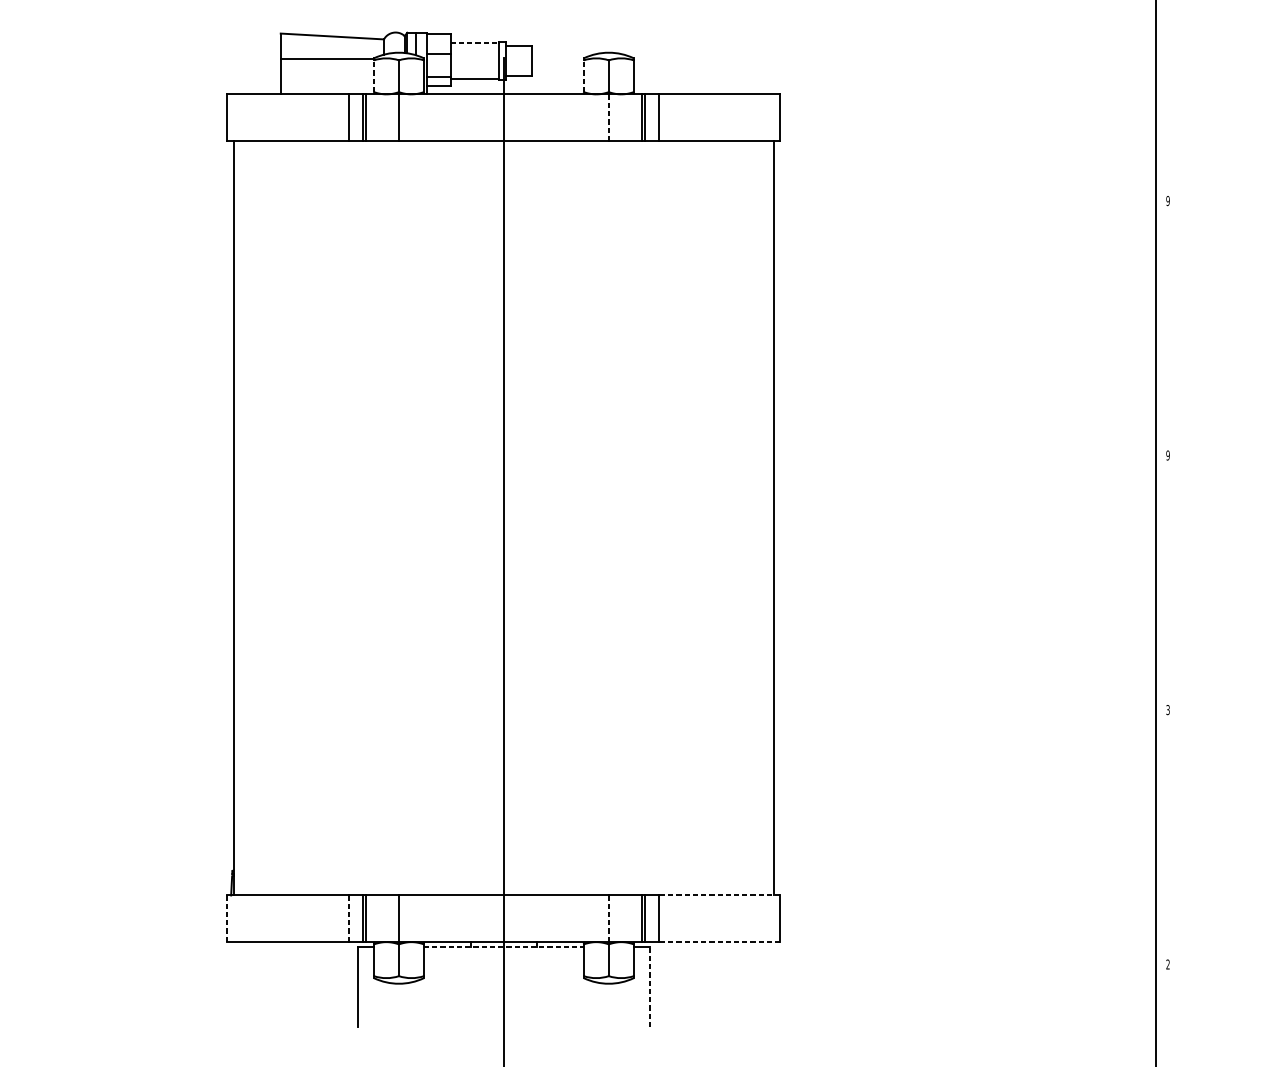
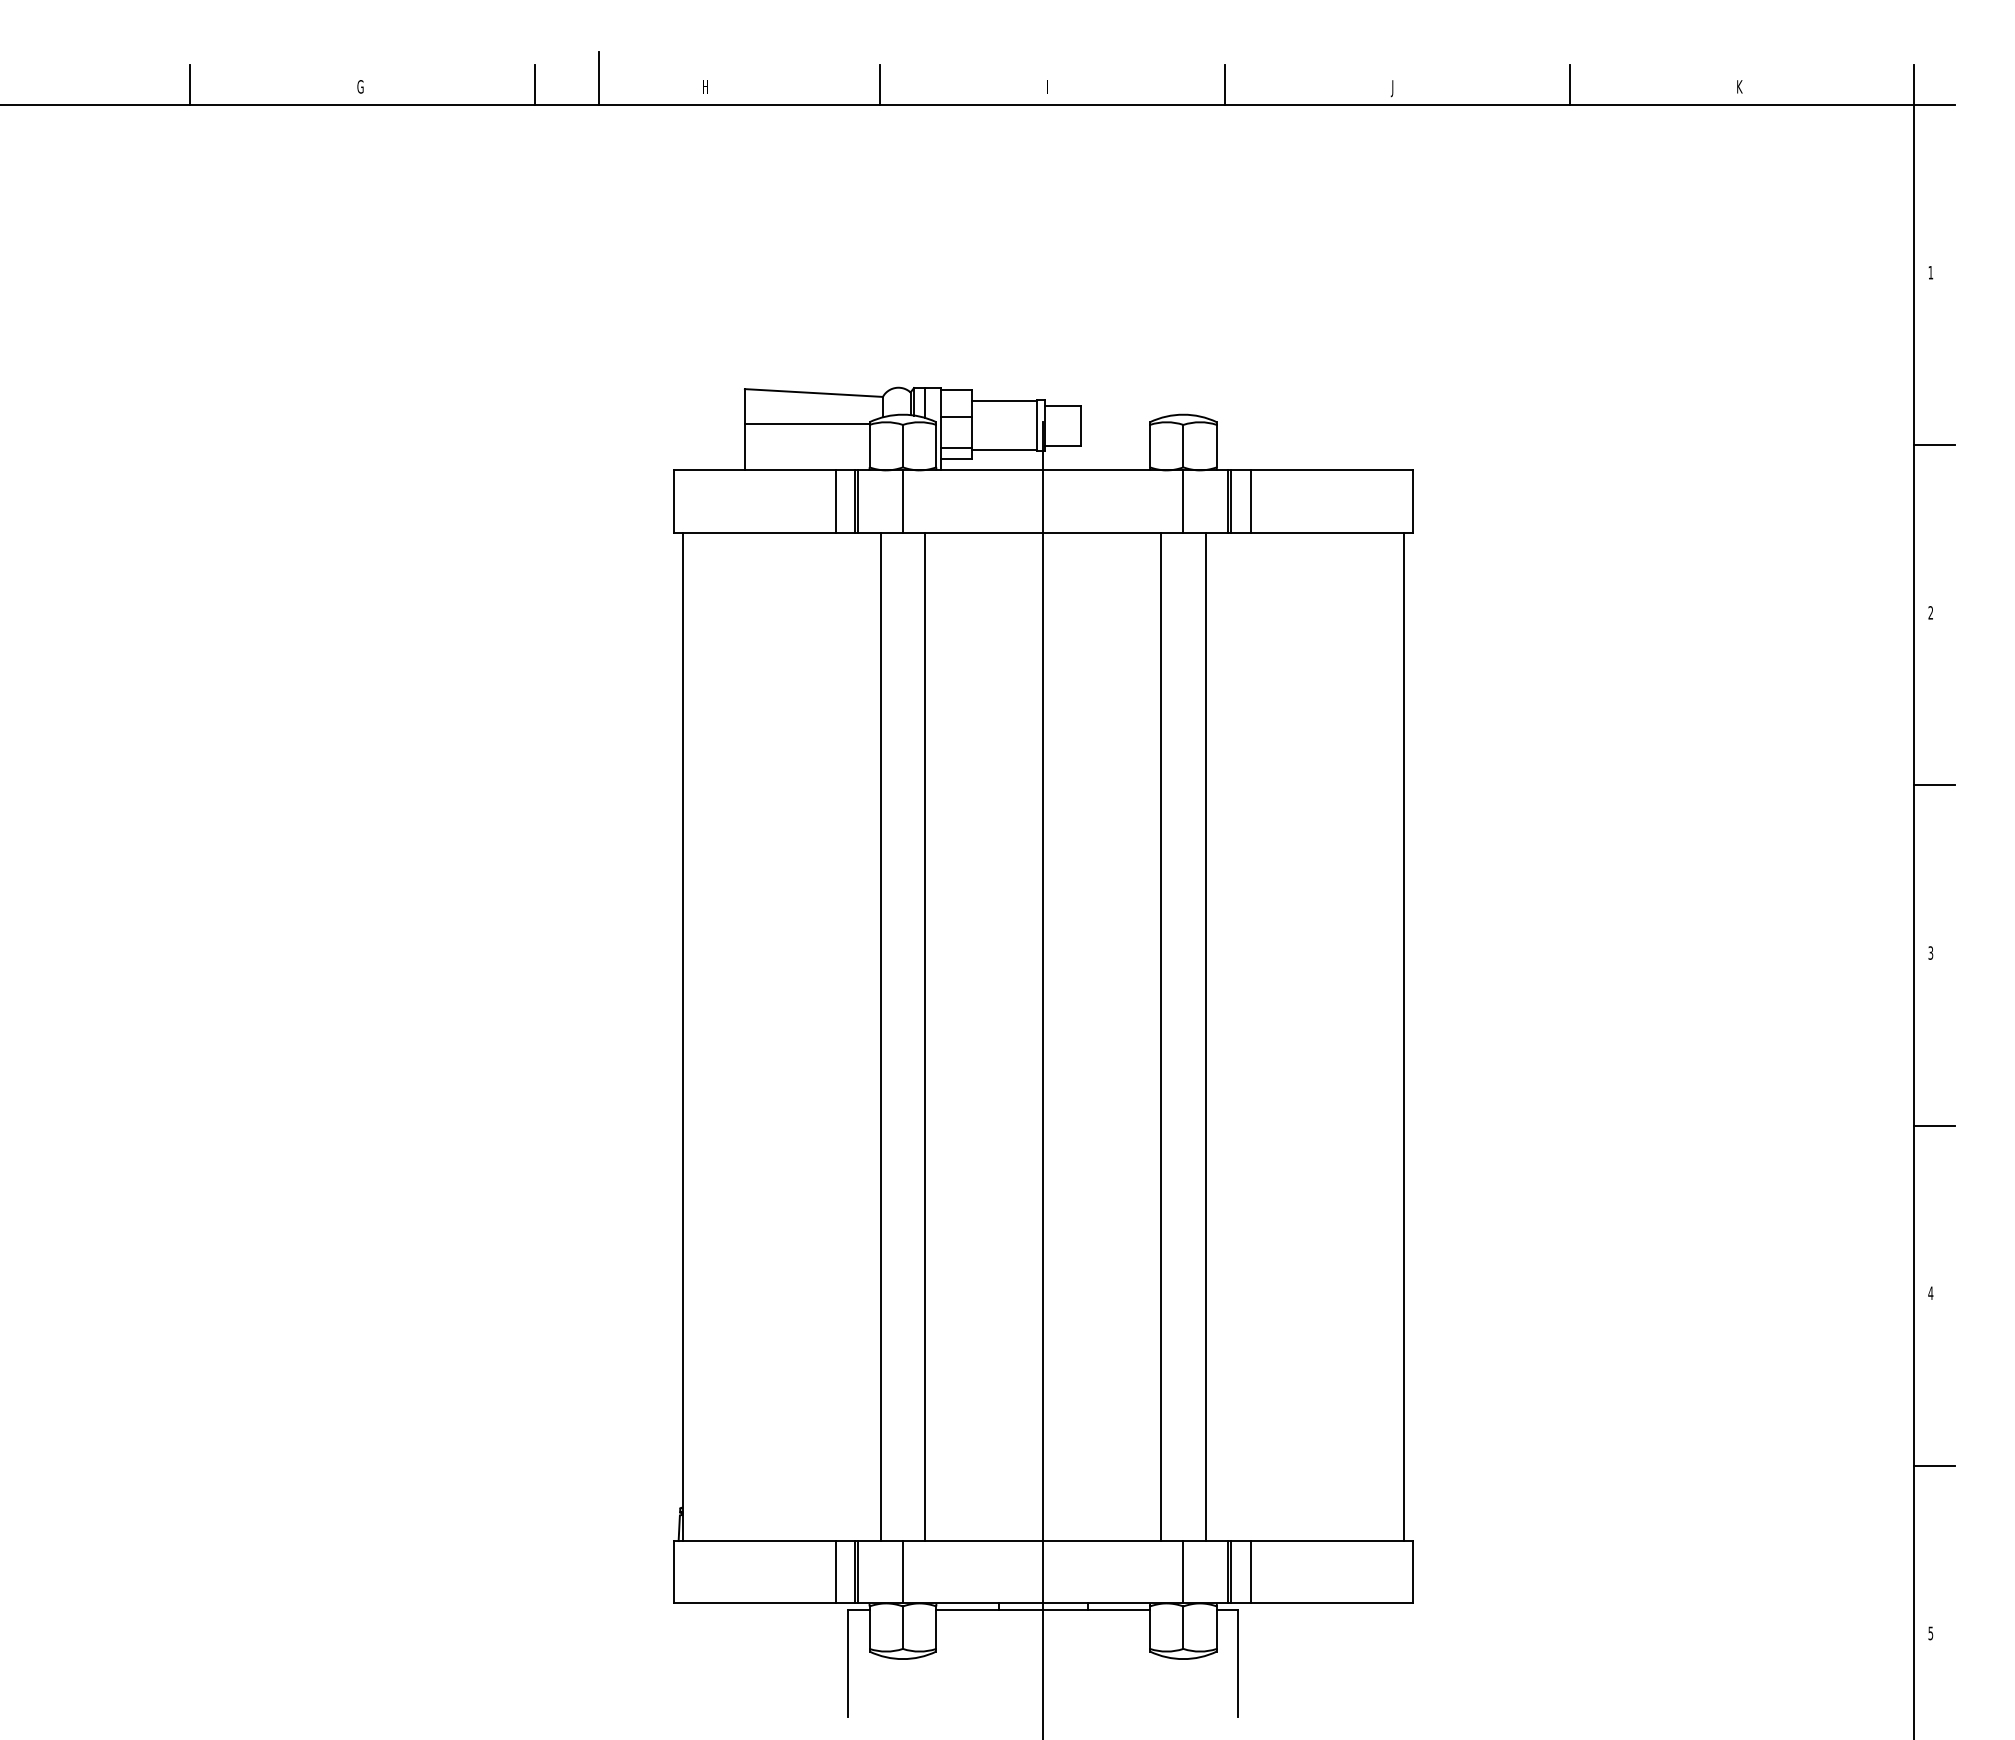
line: (474, 42) -> (1004, 401), dashed -> solid
line: (373, 75) -> (869, 445), dashed -> solid
line: (584, 75) -> (1150, 445), dashed -> solid
line: (1170, 75) -> (1934, 445), added
line: (608, 117) -> (1183, 501), dashed -> solid
text: (1167, 200) -> (1930, 612), 9 -> 2
line: (1170, 330) -> (1934, 785), added
text: (1167, 455) -> (1930, 952), 9 -> 3
line: (382, 517) -> (880, 1036), added
line: (415, 517) -> (925, 1036), added
line: (592, 517) -> (1161, 1036), added
line: (625, 517) -> (1205, 1036), added
line: (1170, 584) -> (1934, 1125), added
text: (1167, 710) -> (1930, 1293), 3 -> 4
line: (1170, 838) -> (1934, 1465), added
line: (719, 895) -> (1331, 1541), dashed -> solid
line: (227, 918) -> (673, 1572), dashed -> solid
line: (348, 918) -> (835, 1572), dashed -> solid
line: (608, 918) -> (1183, 1572), dashed -> solid
line: (719, 942) -> (1331, 1603), dashed -> solid
line: (504, 947) -> (1043, 1610), dashed -> solid
text: (1167, 964) -> (1930, 1633), 2 -> 5
line: (649, 987) -> (1237, 1663), dashed -> solid

